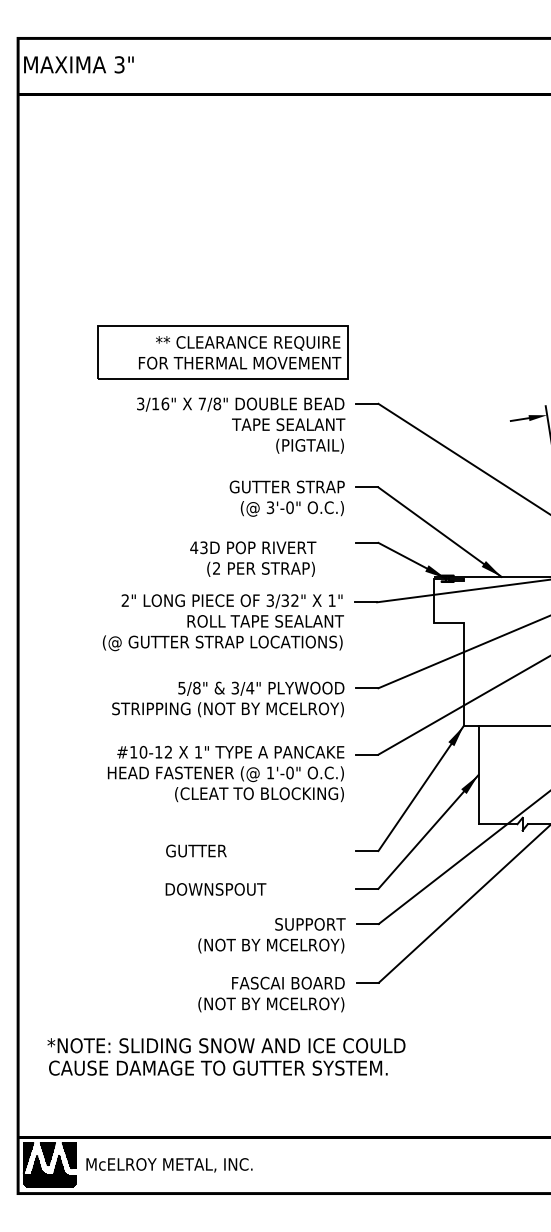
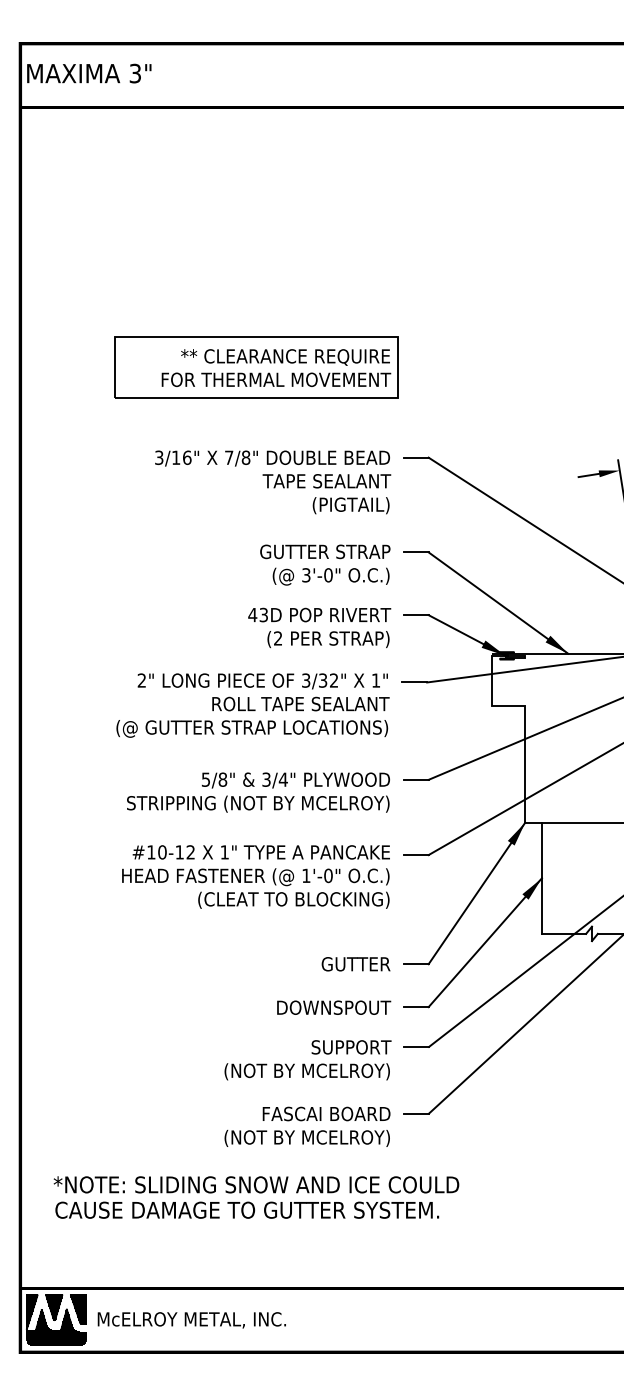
part: (222, 352) -> (256, 367), moved
text: (253, 558) -> (319, 627), moved
text: (196, 850) -> (356, 963), moved
text: (215, 889) -> (333, 1007), moved

